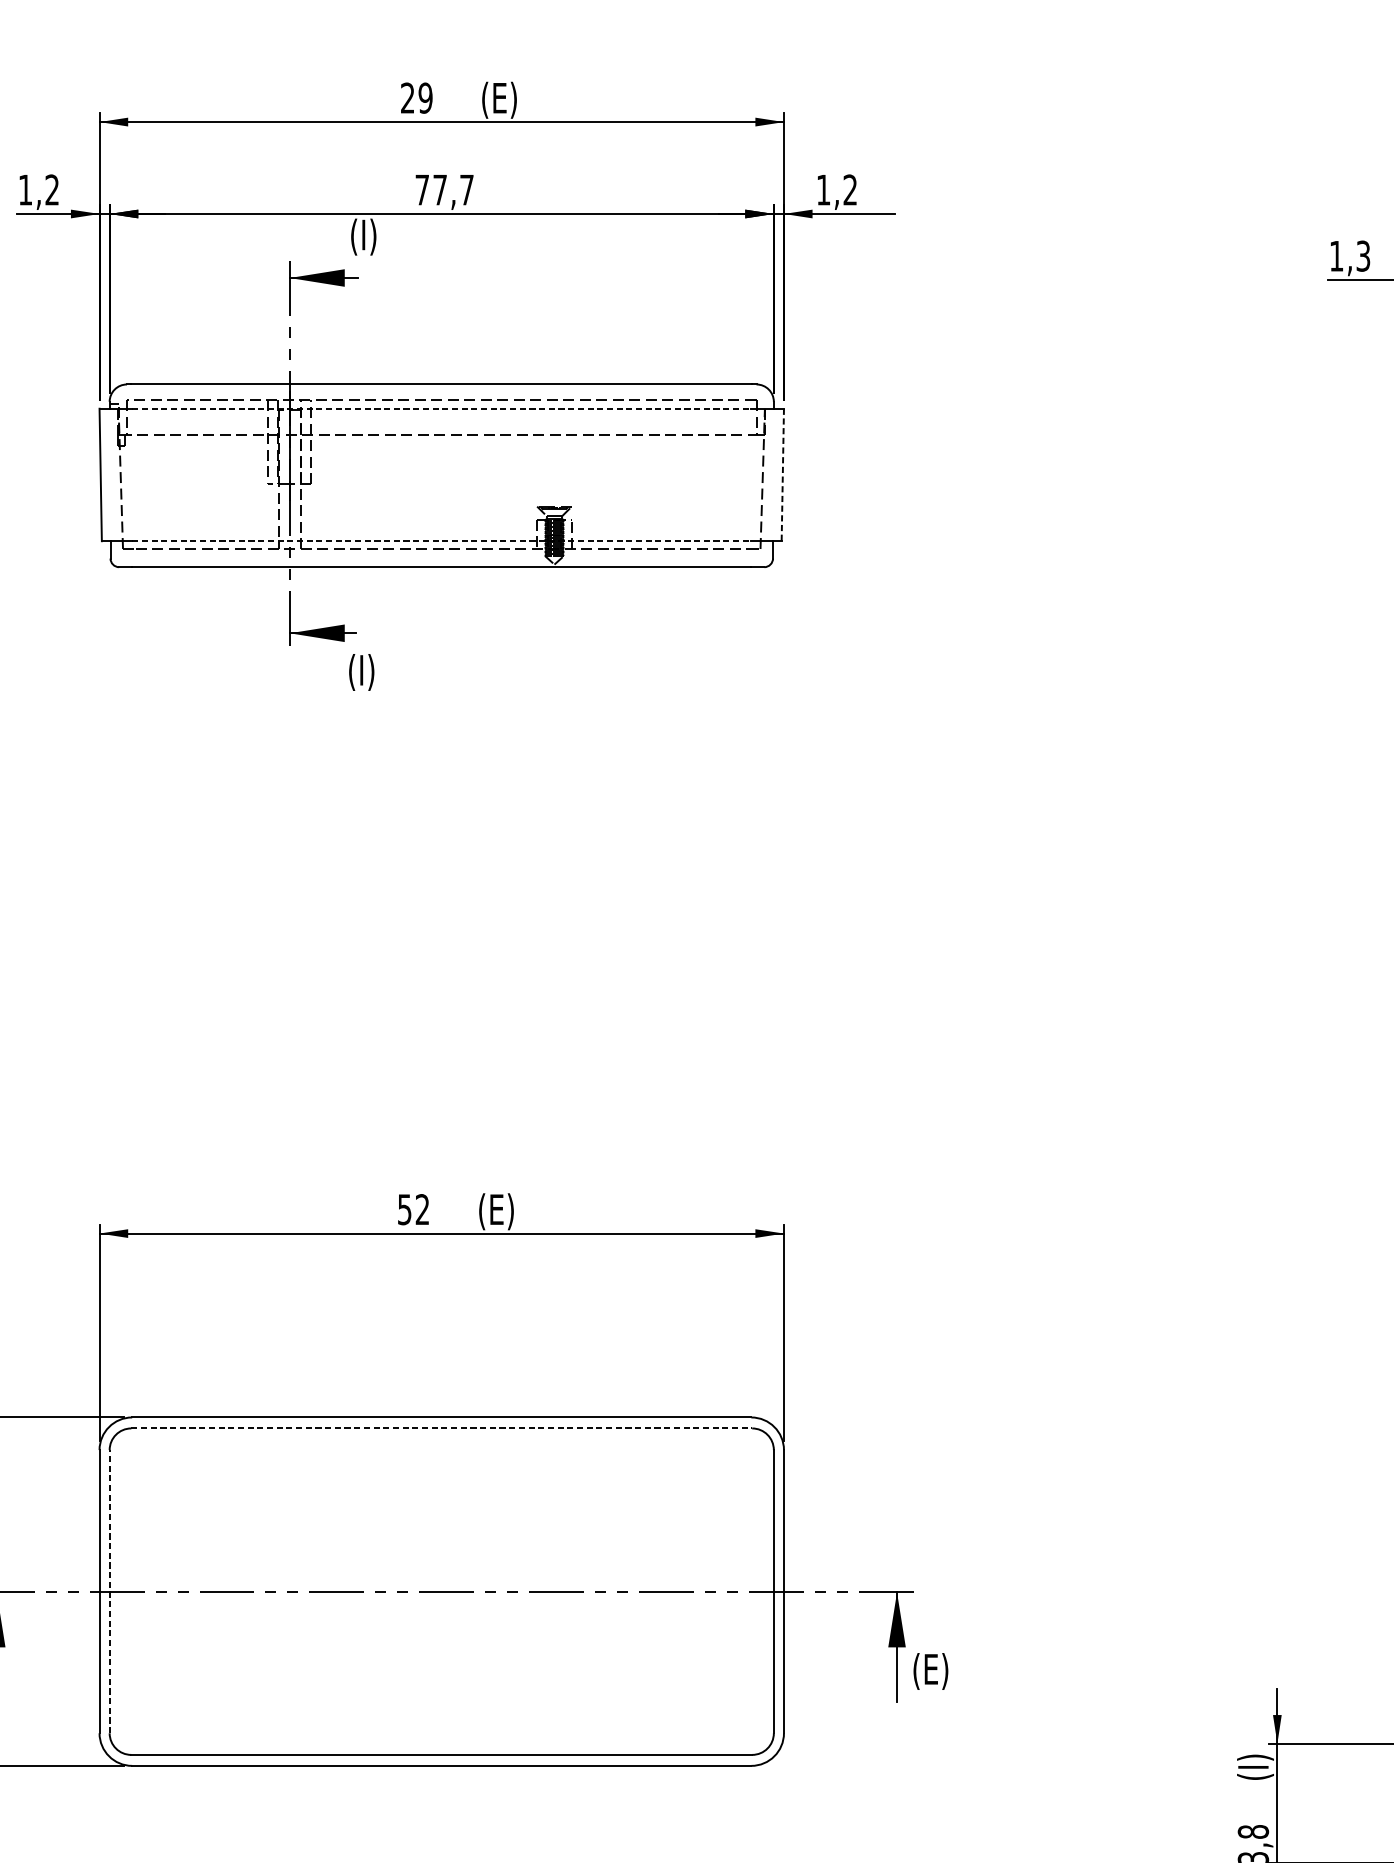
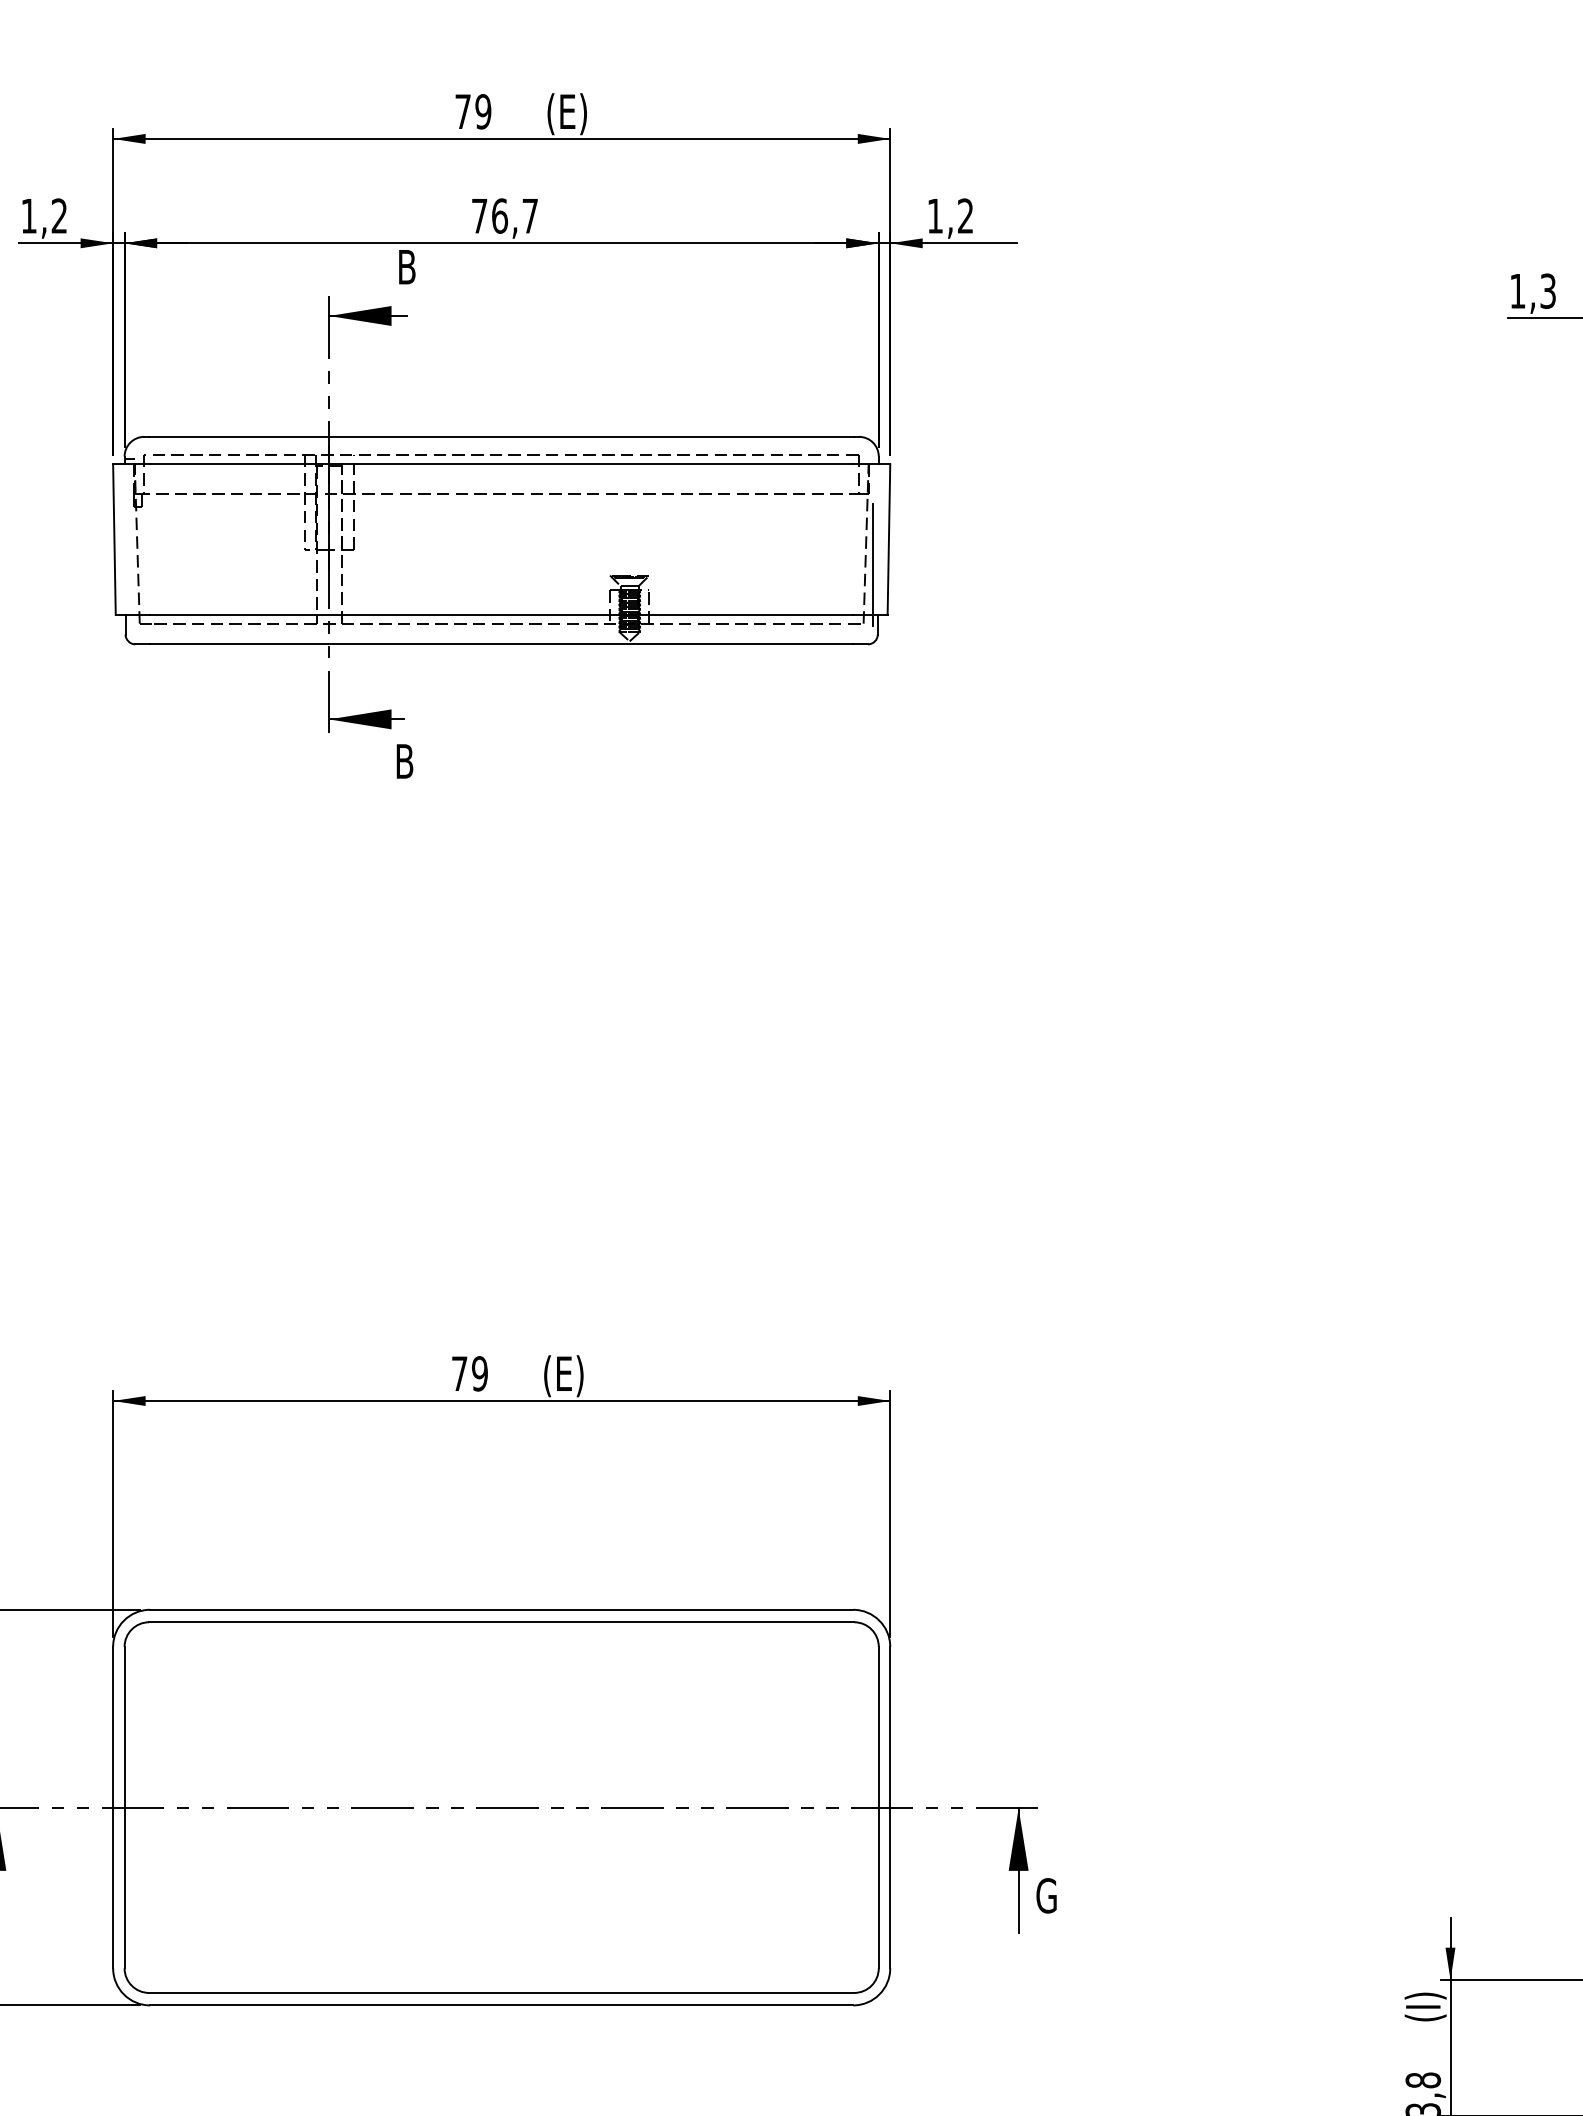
text: (407, 97) -> (462, 111), 29 -> 79
text: (440, 189) -> (500, 215), 77,7 -> 76,7
text: (363, 237) -> (412, 269), (I) -> B
line: (441, 408) -> (501, 464), dashed -> solid
line: (782, 475) -> (888, 540), dashed -> solid
line: (769, 493) -> (873, 560), added
line: (441, 540) -> (501, 614), dashed -> solid
text: (361, 672) -> (410, 763), (I) -> B
text: (413, 1209) -> (469, 1373), 52 -> 79
line: (441, 1428) -> (501, 1622), dashed -> solid
line: (109, 1591) -> (124, 1807), dashed -> solid
text: (930, 1671) -> (1056, 1898), (E) -> G

